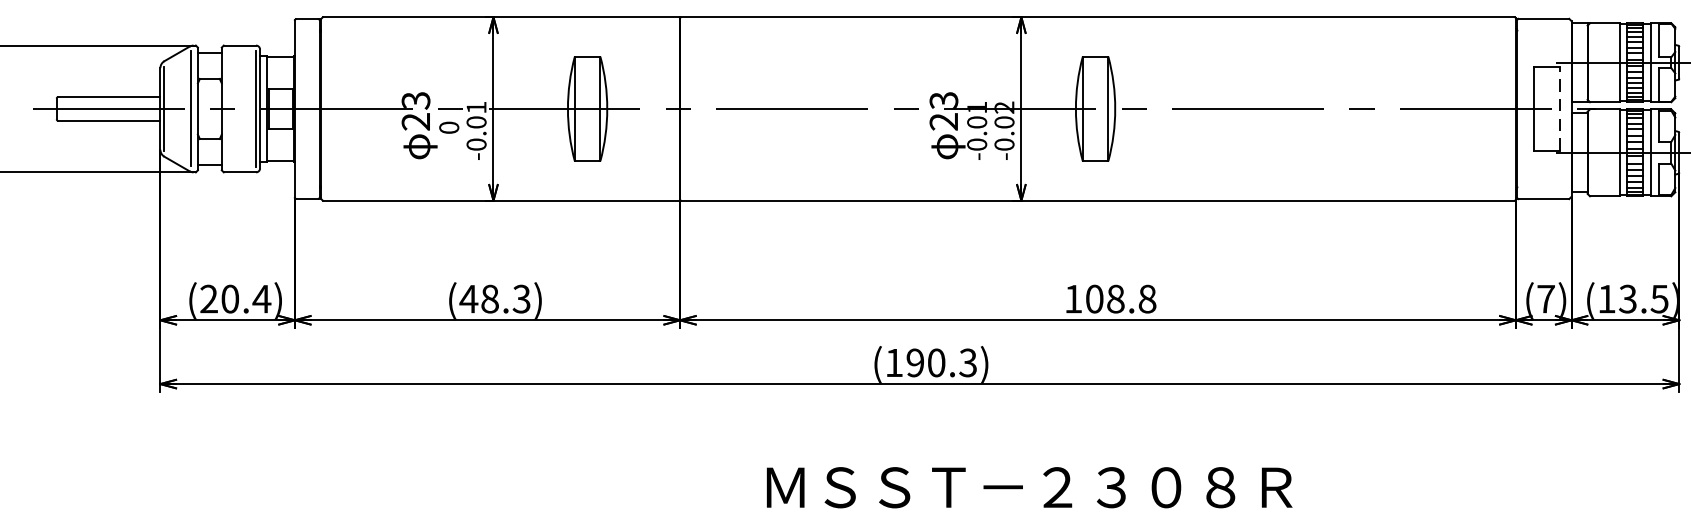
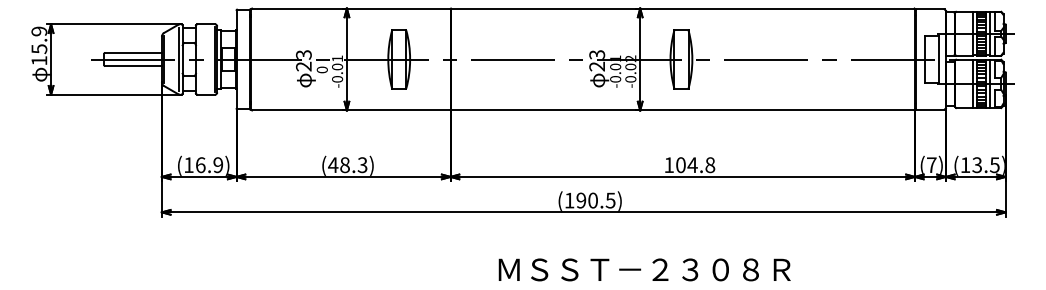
line: (1560, 108) -> (939, 59), dashed -> solid
text: (235, 299) -> (203, 165), (20.4) -> (16.9)
text: (1115, 299) -> (692, 165), 108.8 -> 104.8
text: (967, 360) -> (610, 199), (190.3) -> (190.5)

